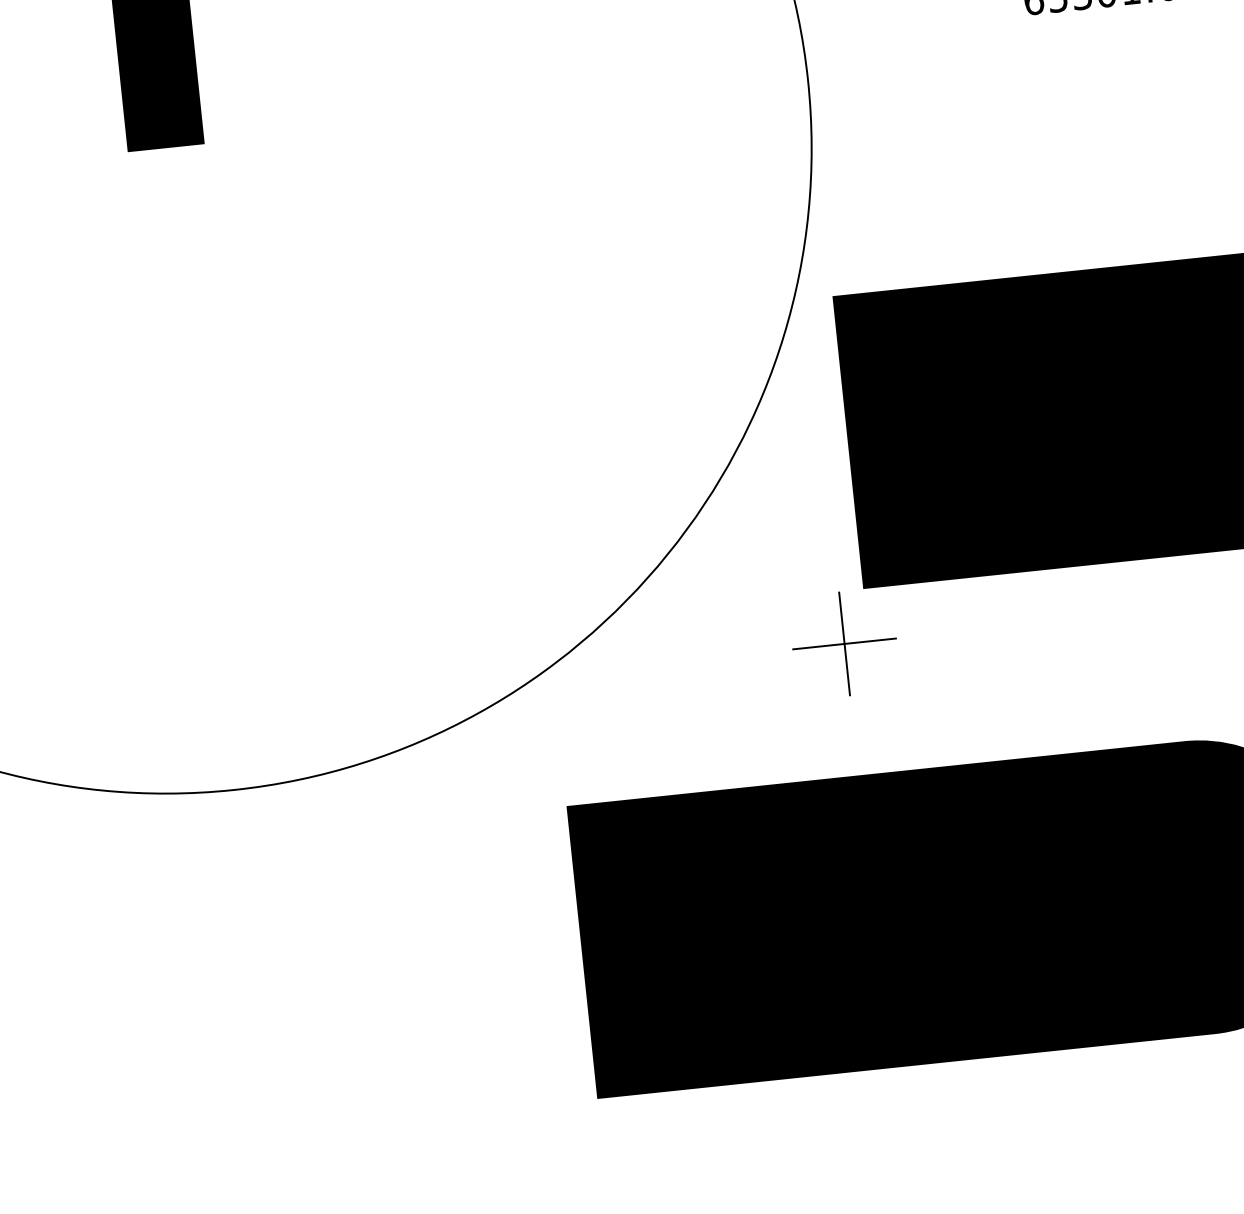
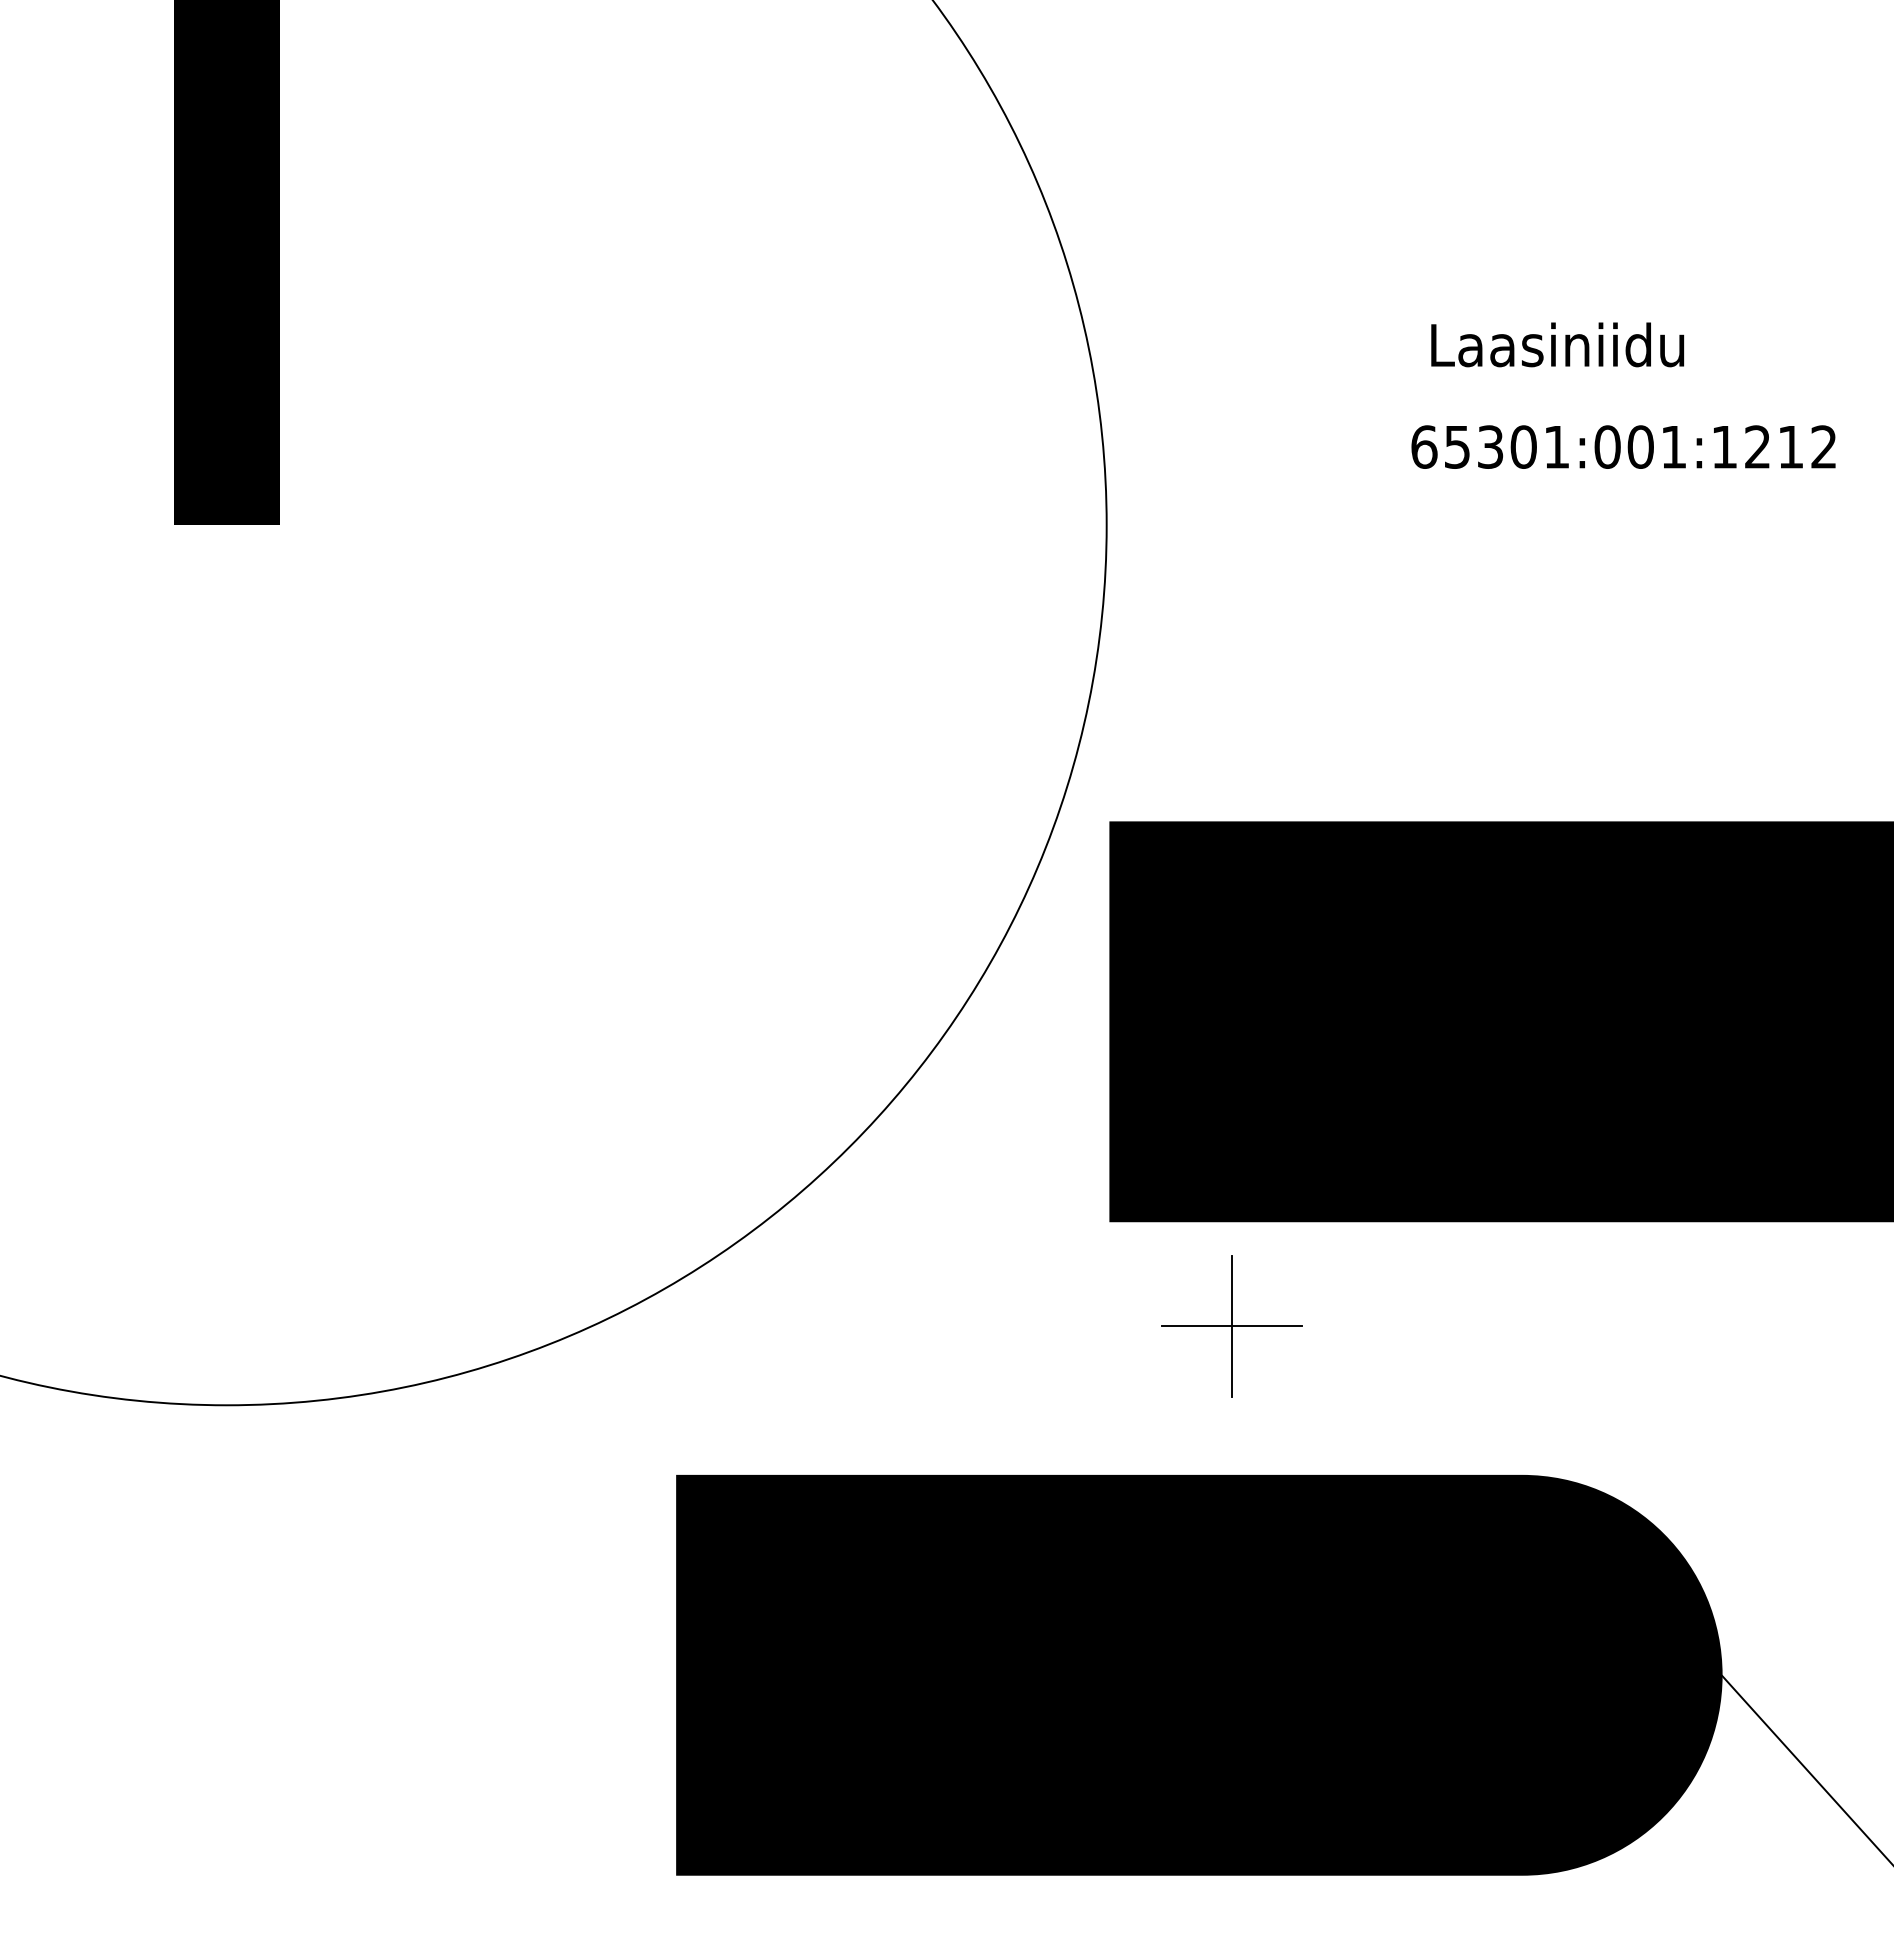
part: (844, 644) -> (1231, 1326), moved

